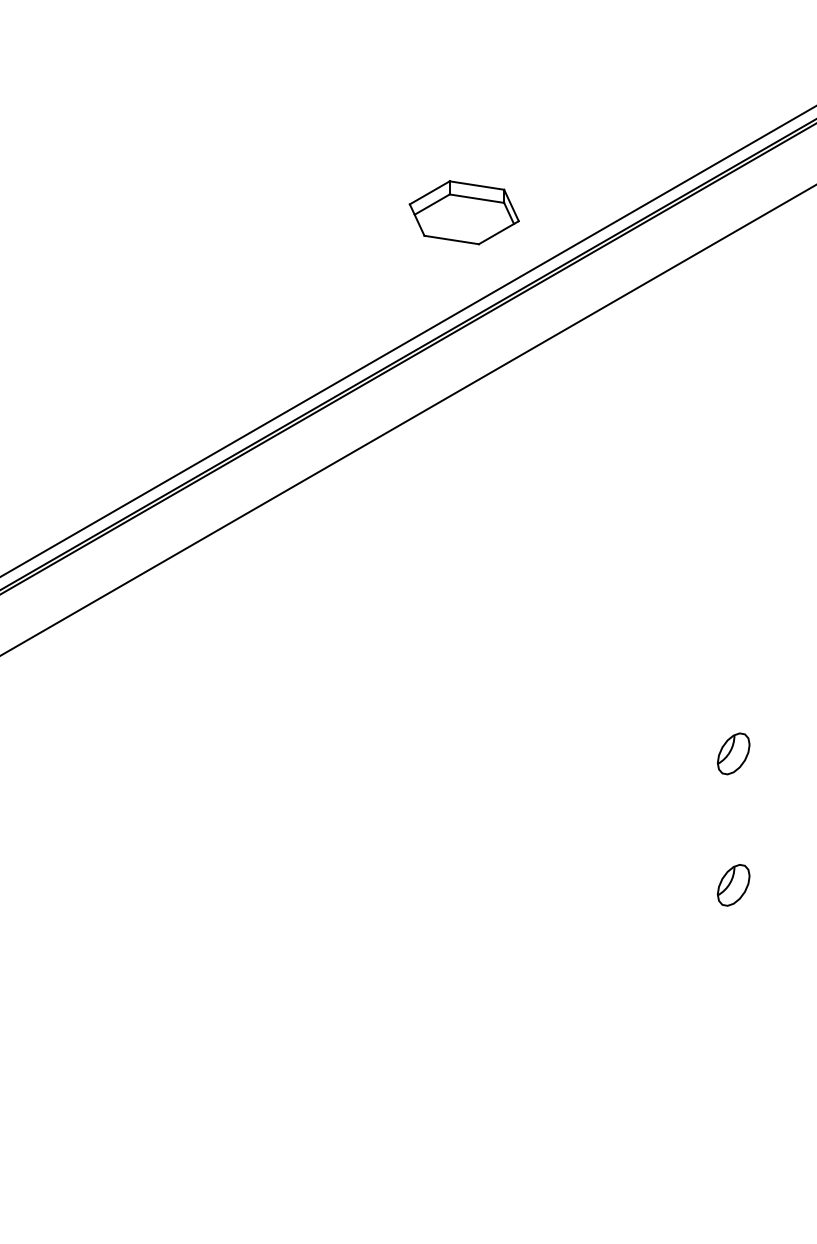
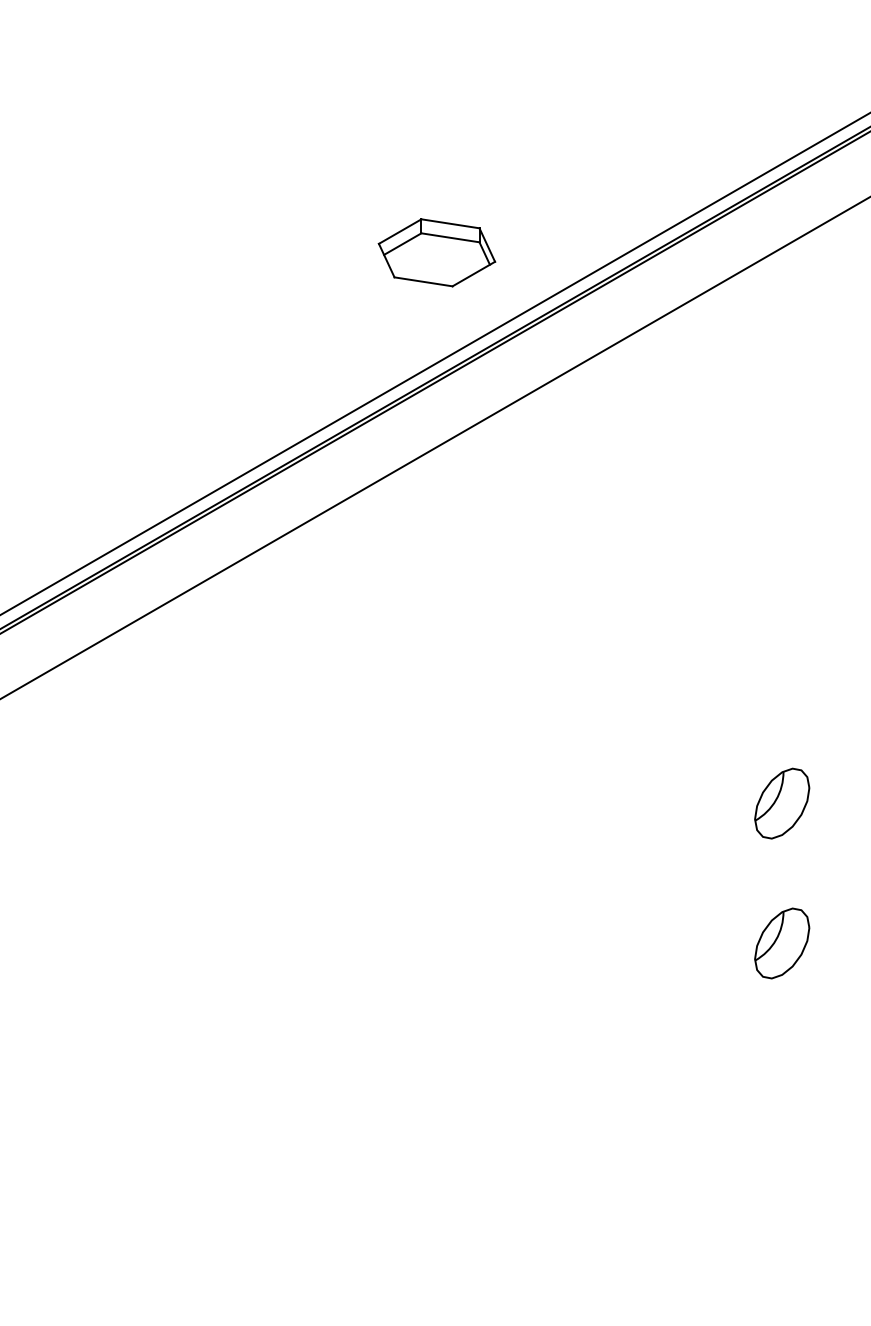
part: (463, 212) -> (436, 252), moved
part: (733, 753) -> (781, 803), size x1.6
part: (733, 885) -> (781, 943), size x1.6

